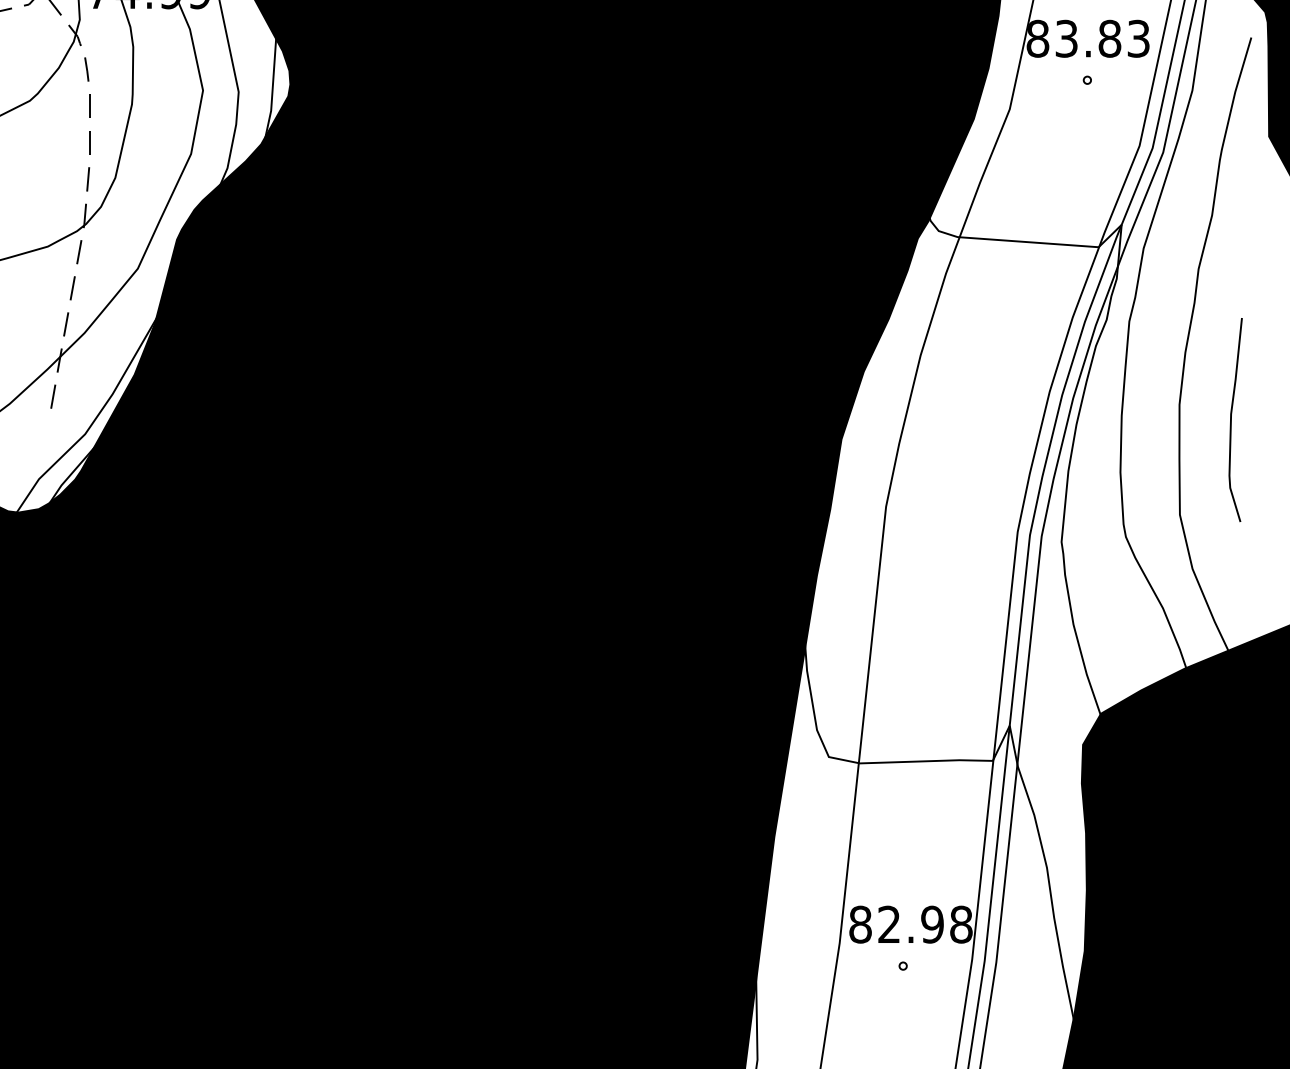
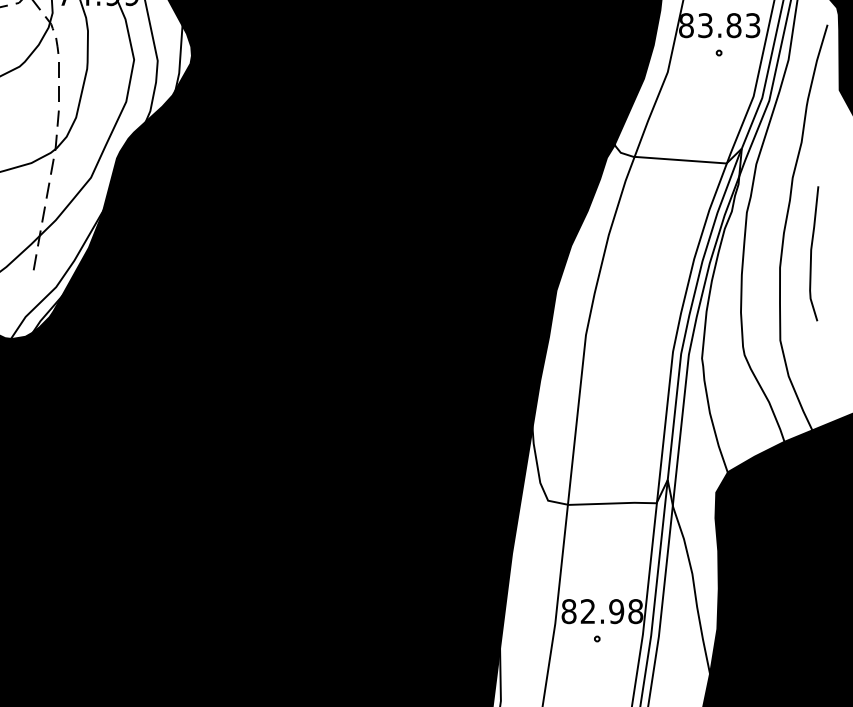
curve: (1233, 416) -> (812, 251), moved

